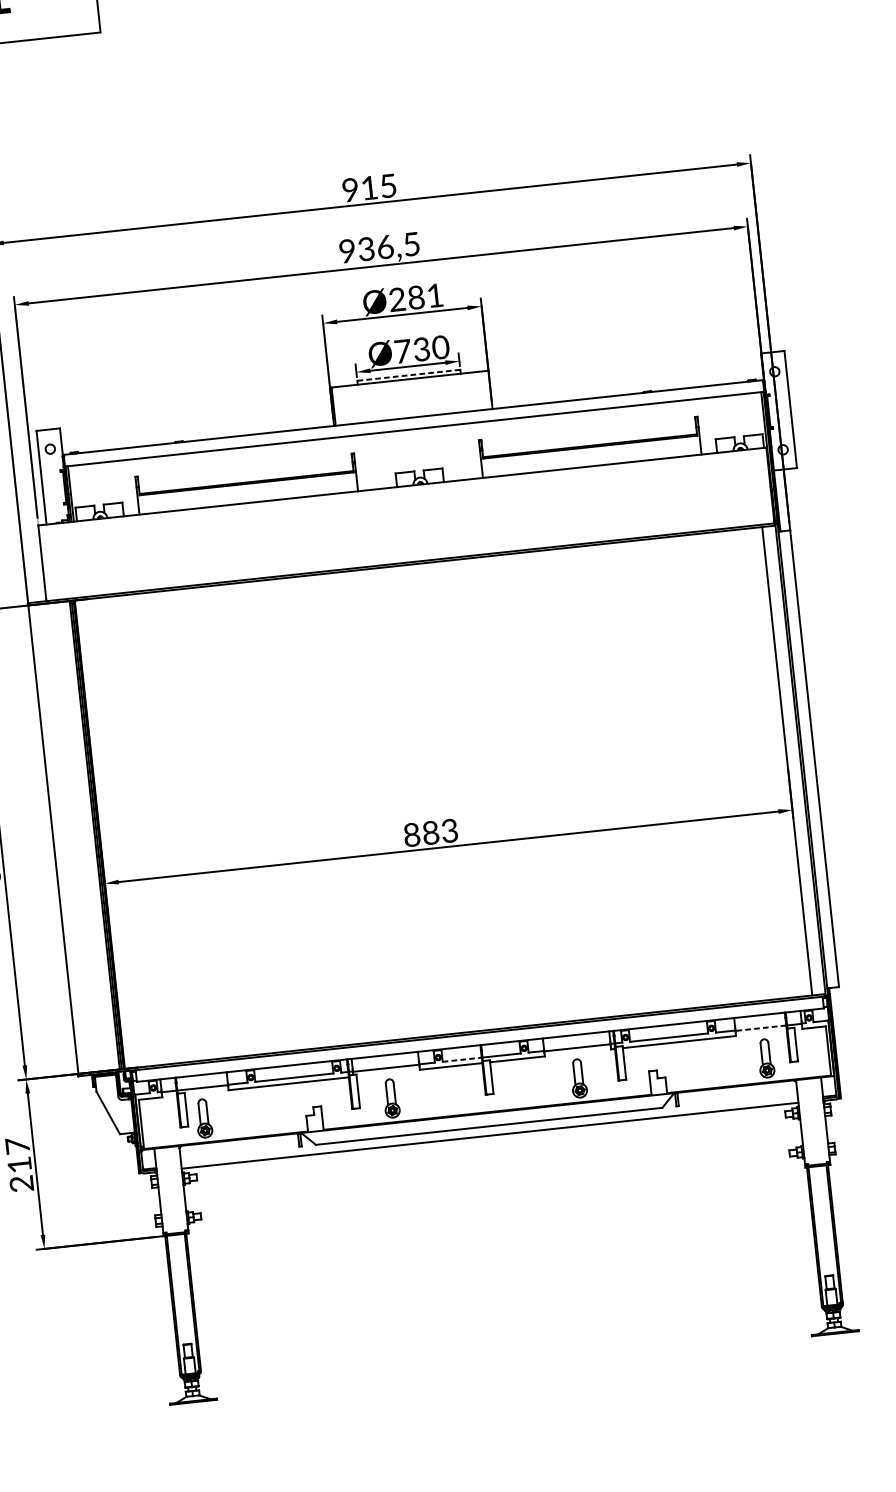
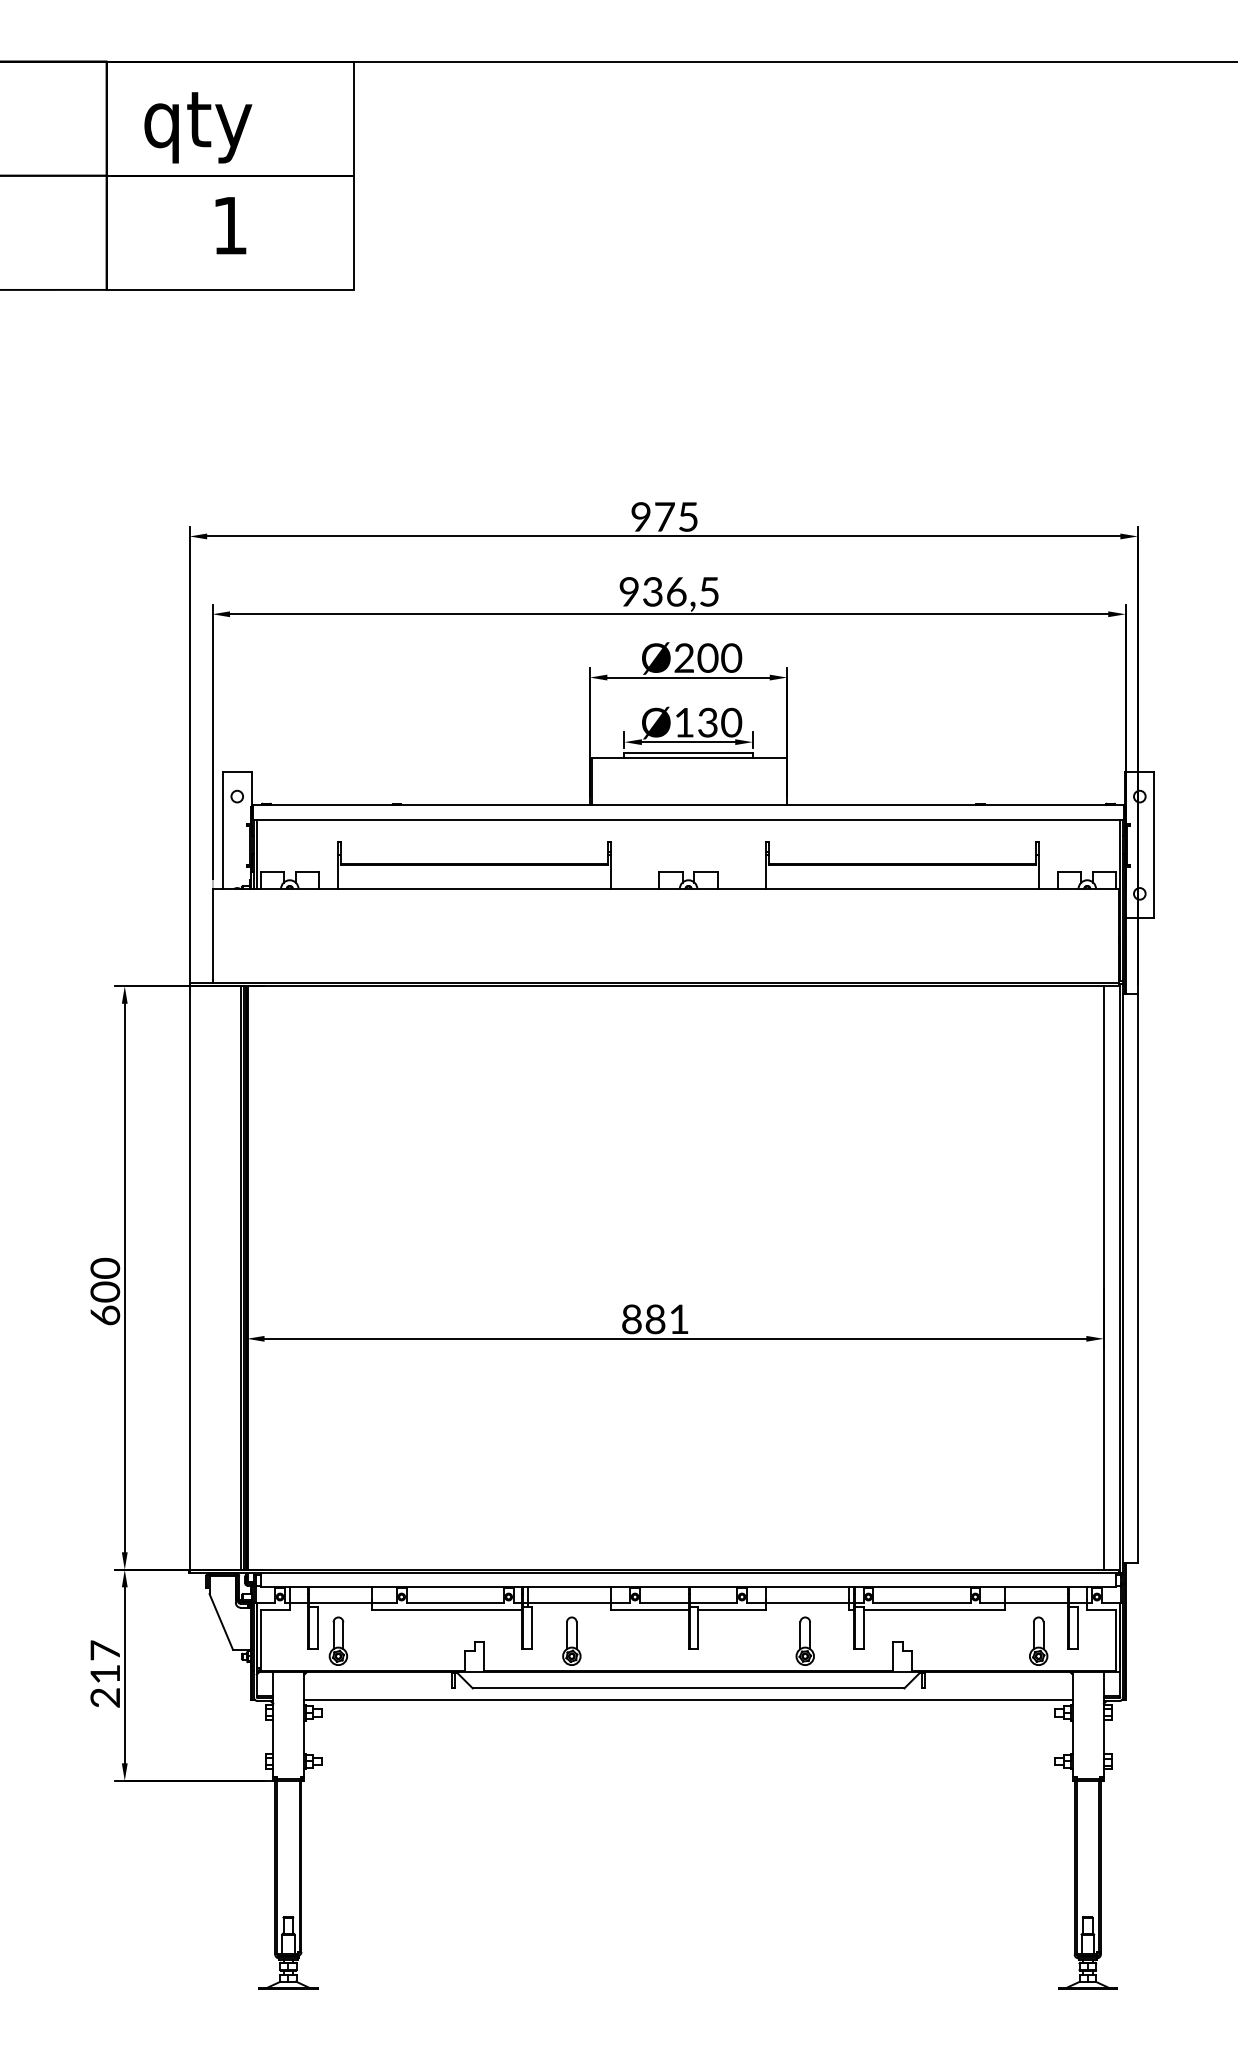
text: (369, 187) -> (664, 516), 915 -> 975
text: (425, 296) -> (719, 657), Ø281 -> Ø200
text: (402, 351) -> (684, 722), Ø730 -> Ø130
line: (408, 375) -> (688, 752), dashed -> solid
text: (449, 831) -> (678, 1319), 883 -> 881
line: (761, 1028) -> (1036, 1603), dashed -> solid
line: (462, 1059) -> (664, 1602), dashed -> solid

